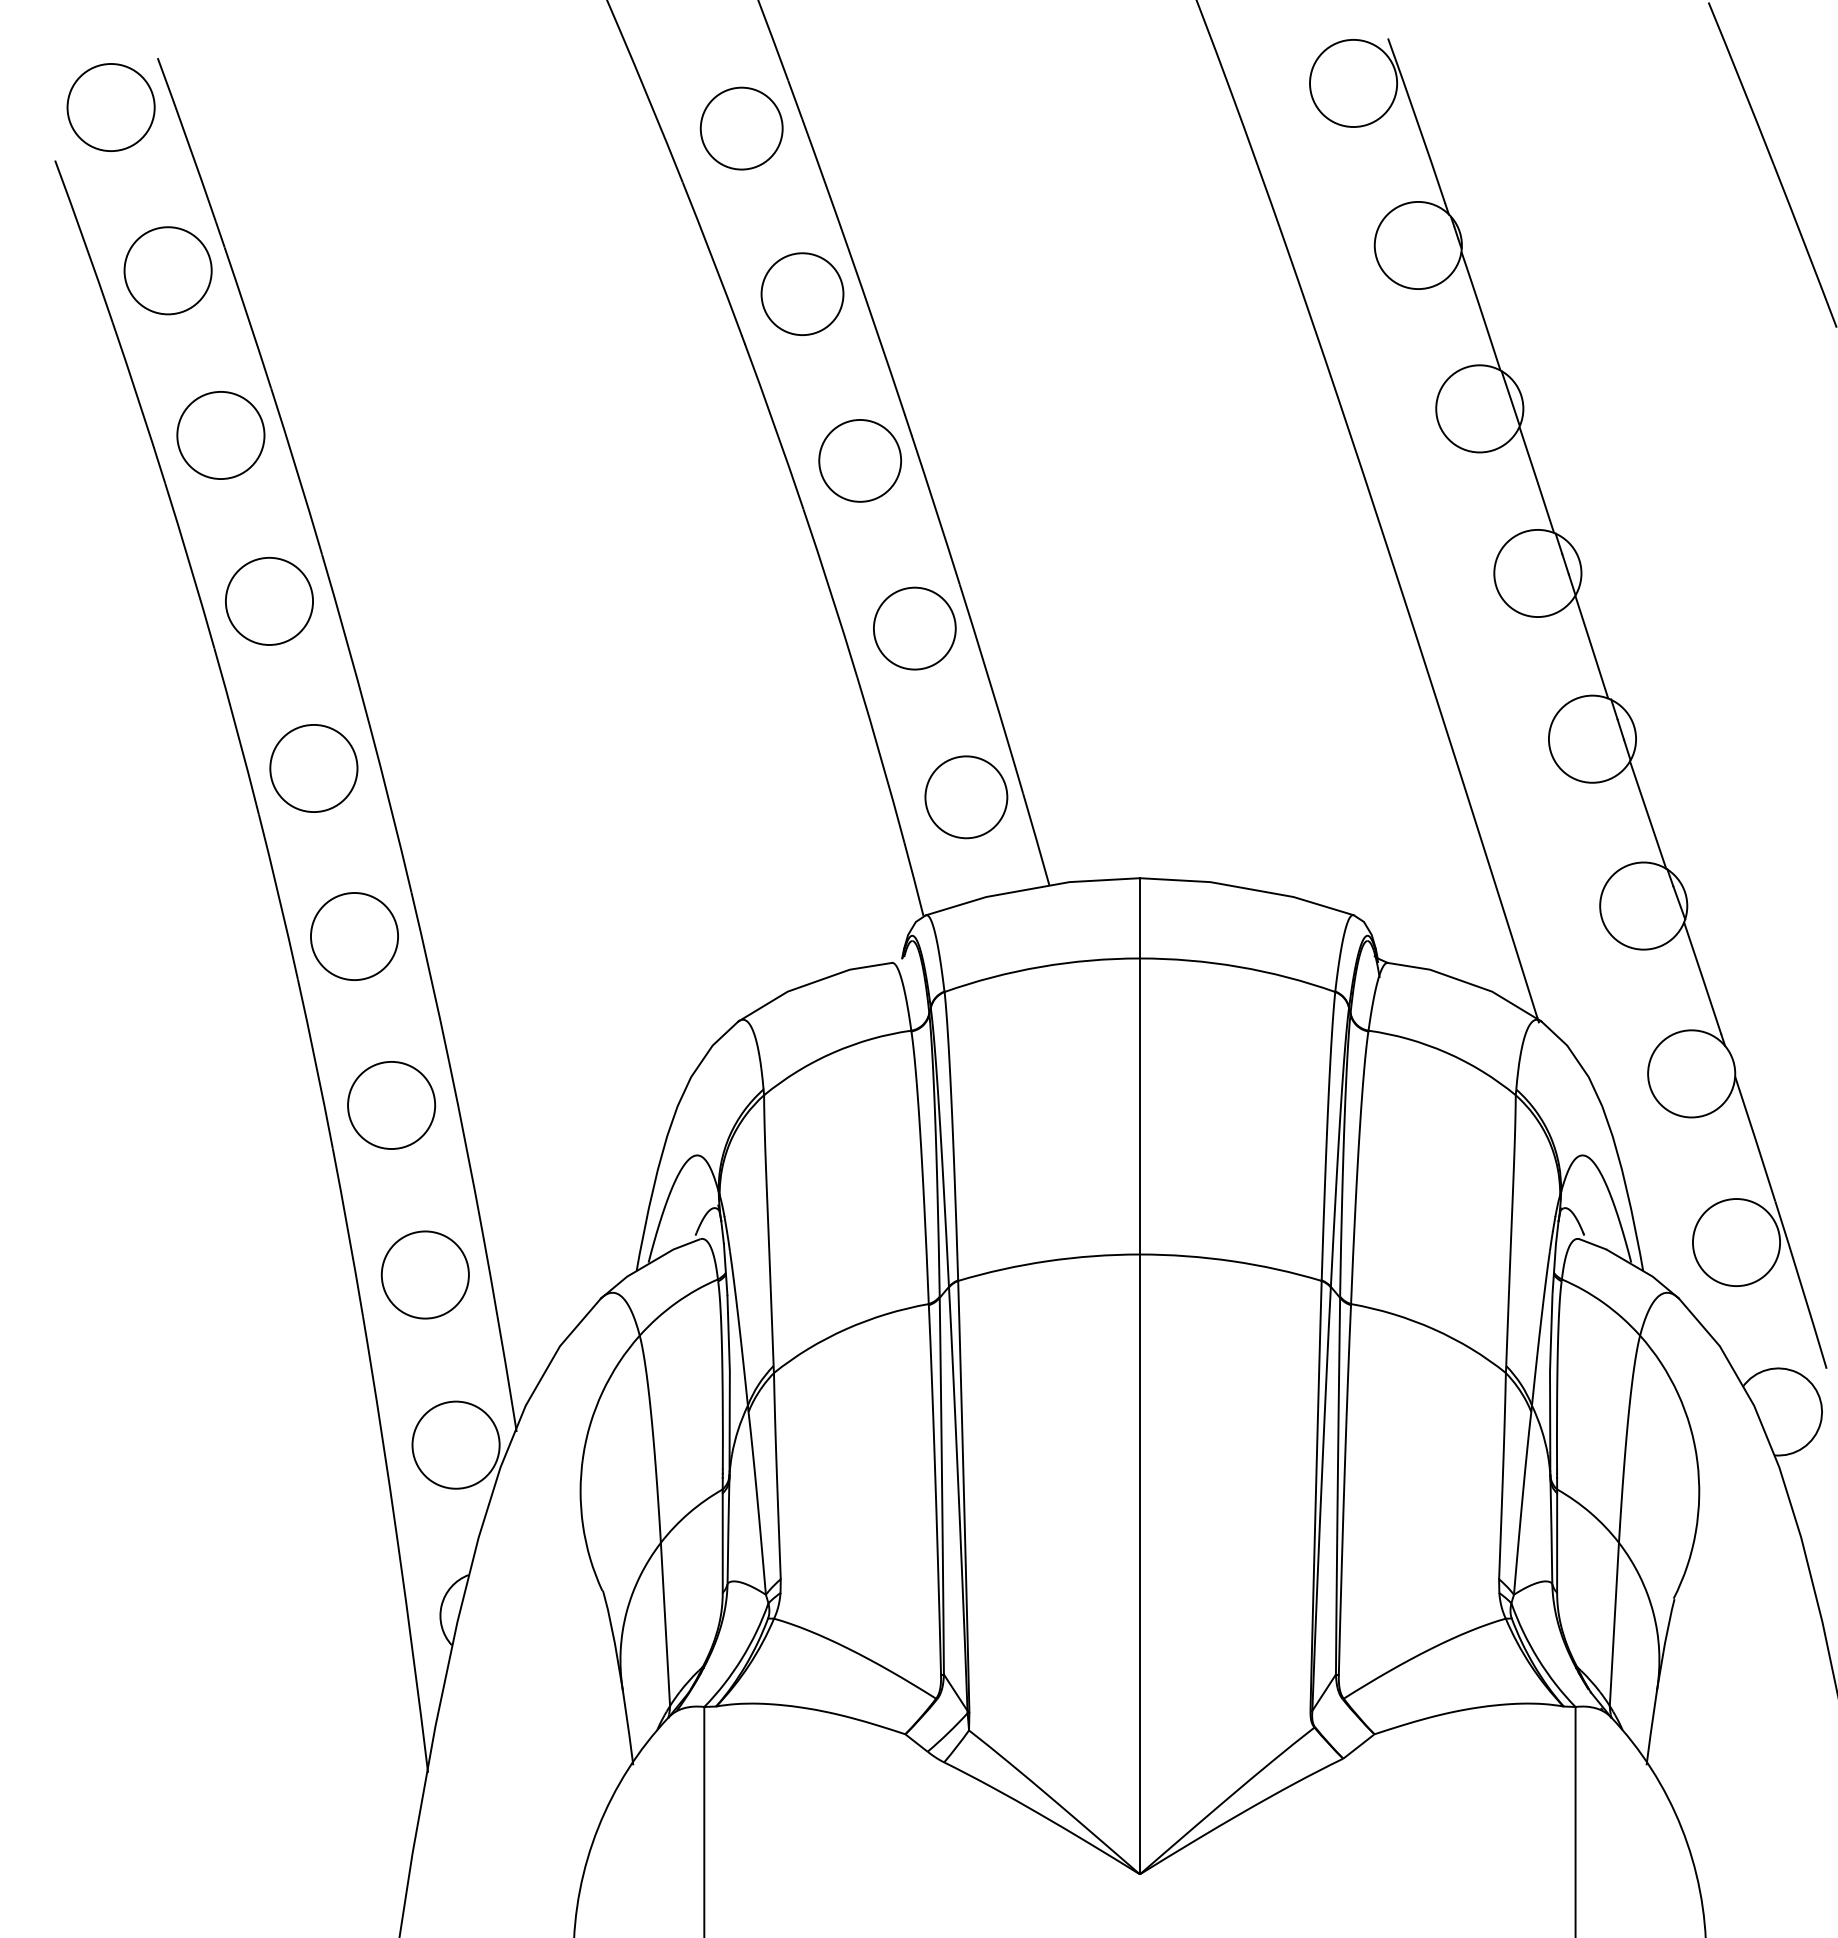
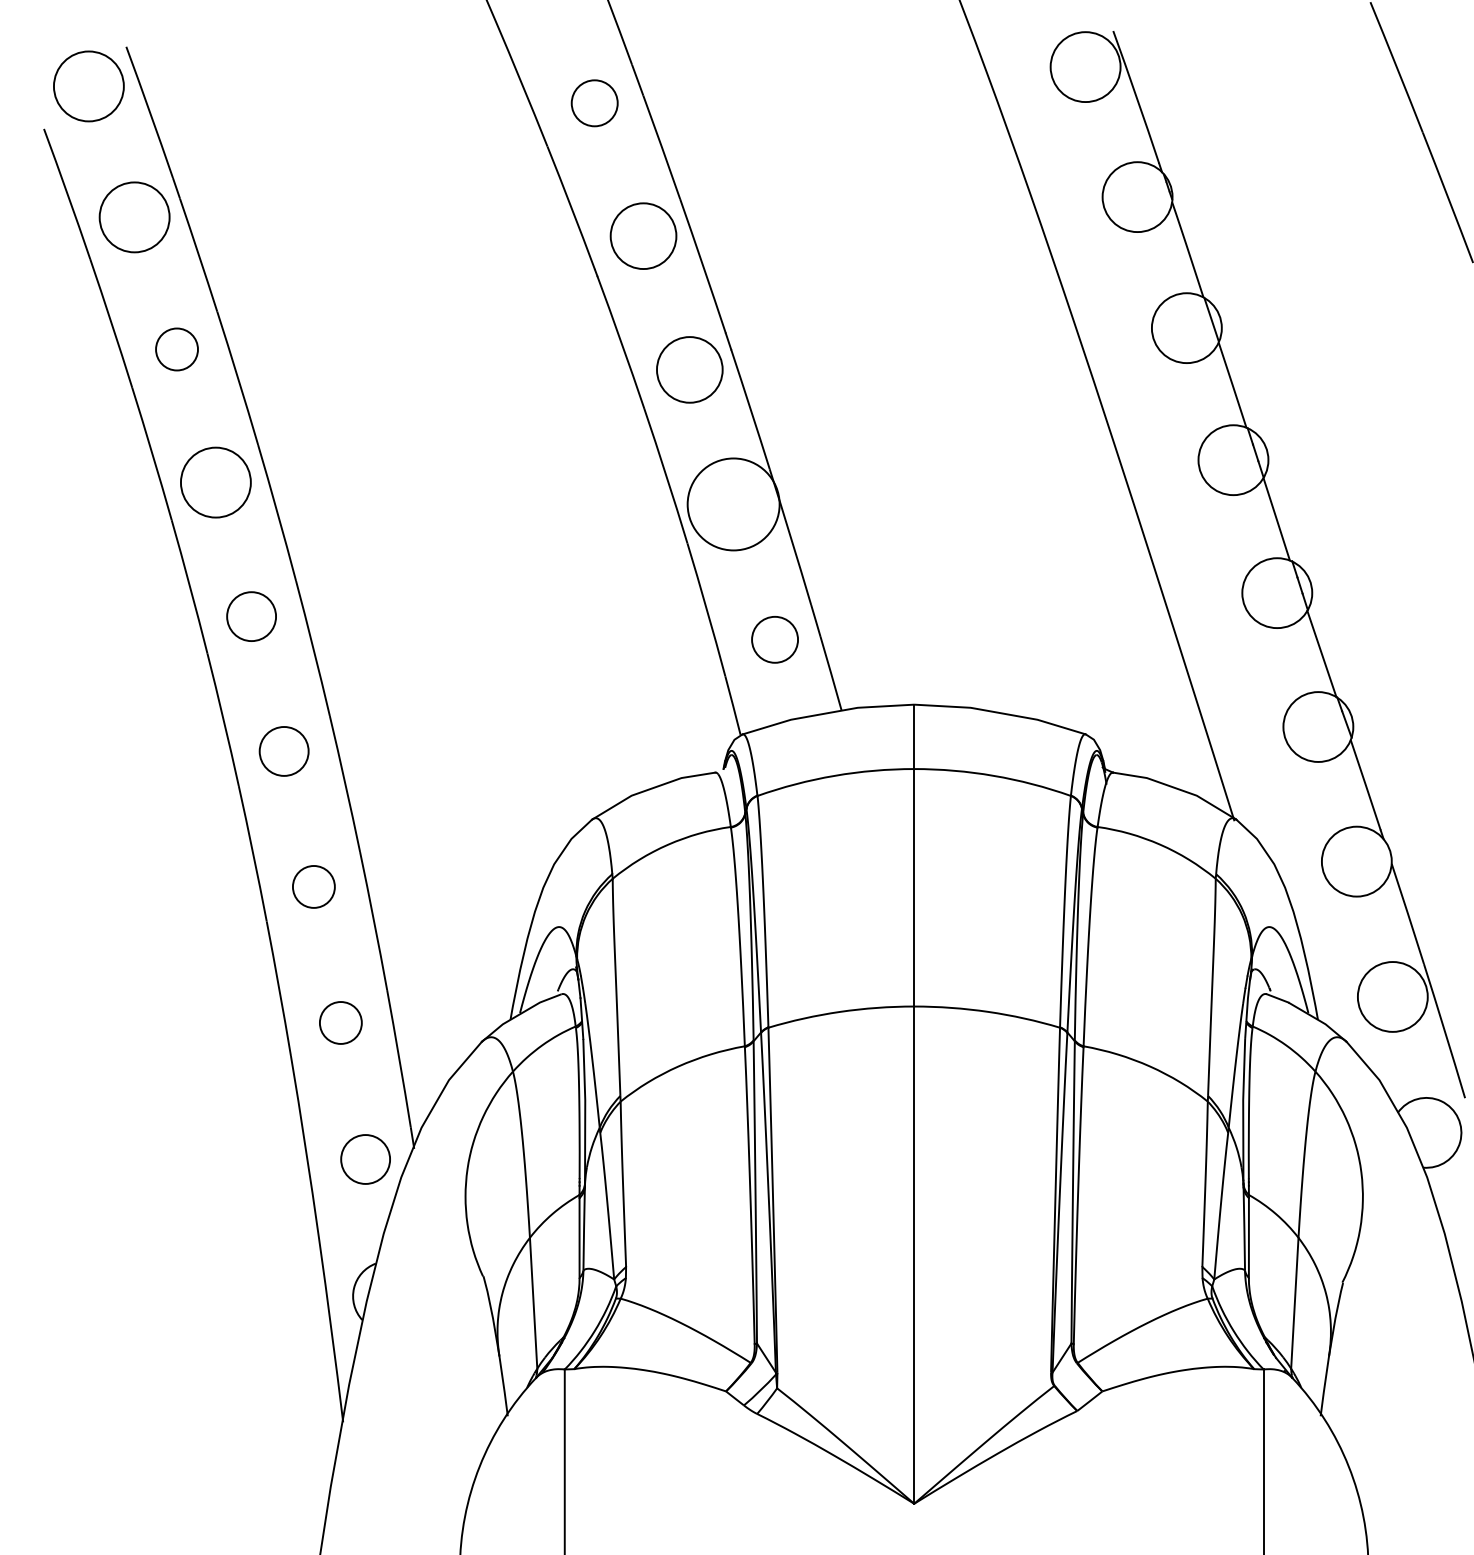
circle: (741, 128) -> (594, 103), size x0.7
circle: (220, 435) -> (176, 349), size x0.6
circle: (914, 628) -> (733, 504), size x1.4
circle: (313, 768) -> (251, 616), size x0.7
circle: (966, 797) -> (775, 639), size x0.7
circle: (354, 936) -> (284, 751), size x0.7
circle: (391, 1105) -> (313, 887), size x0.6
circle: (424, 1274) -> (340, 1022), size x0.6
circle: (455, 1444) -> (365, 1158), size x0.7

